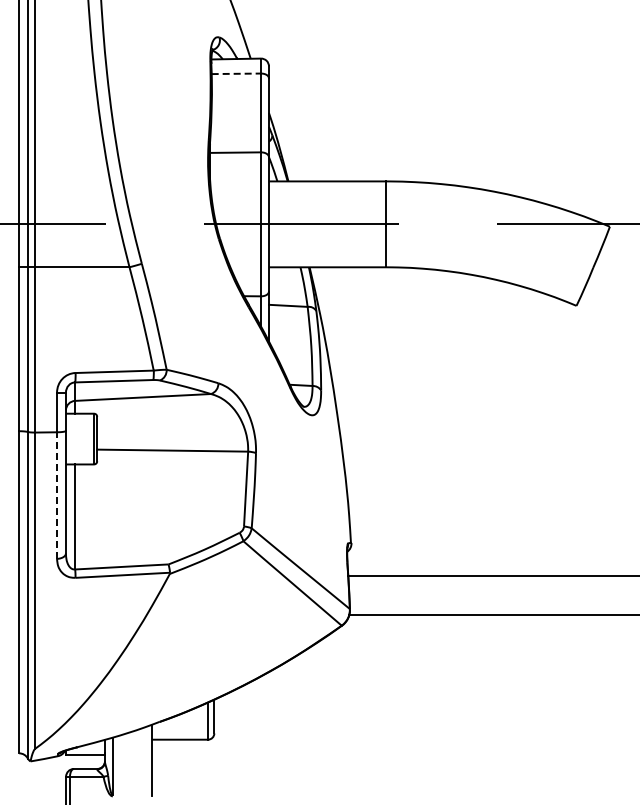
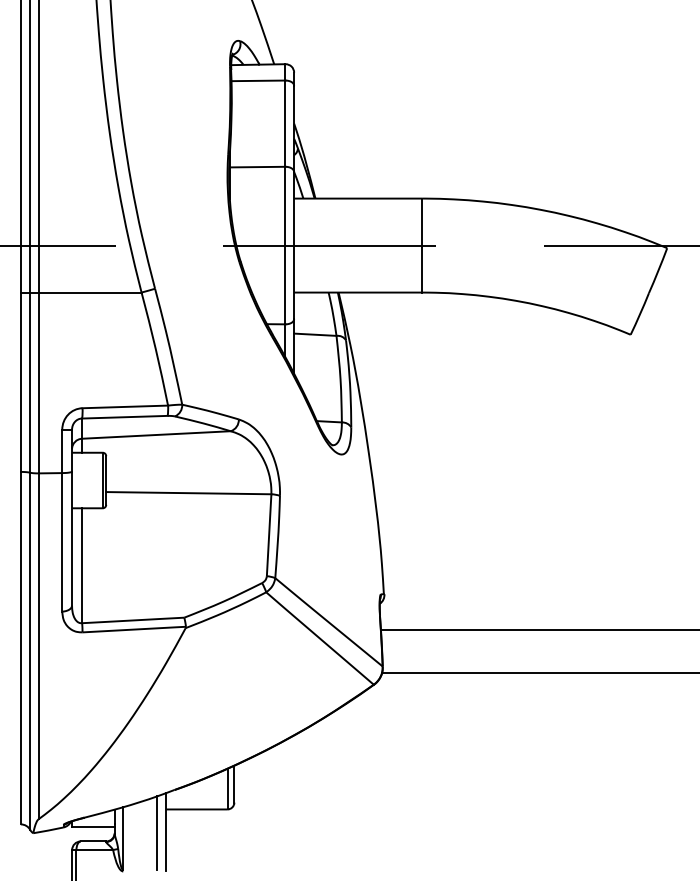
line: (236, 73) -> (258, 80), dashed -> solid
line: (57, 495) -> (62, 542), dashed -> solid
line: (144, 761) -> (157, 833), added

